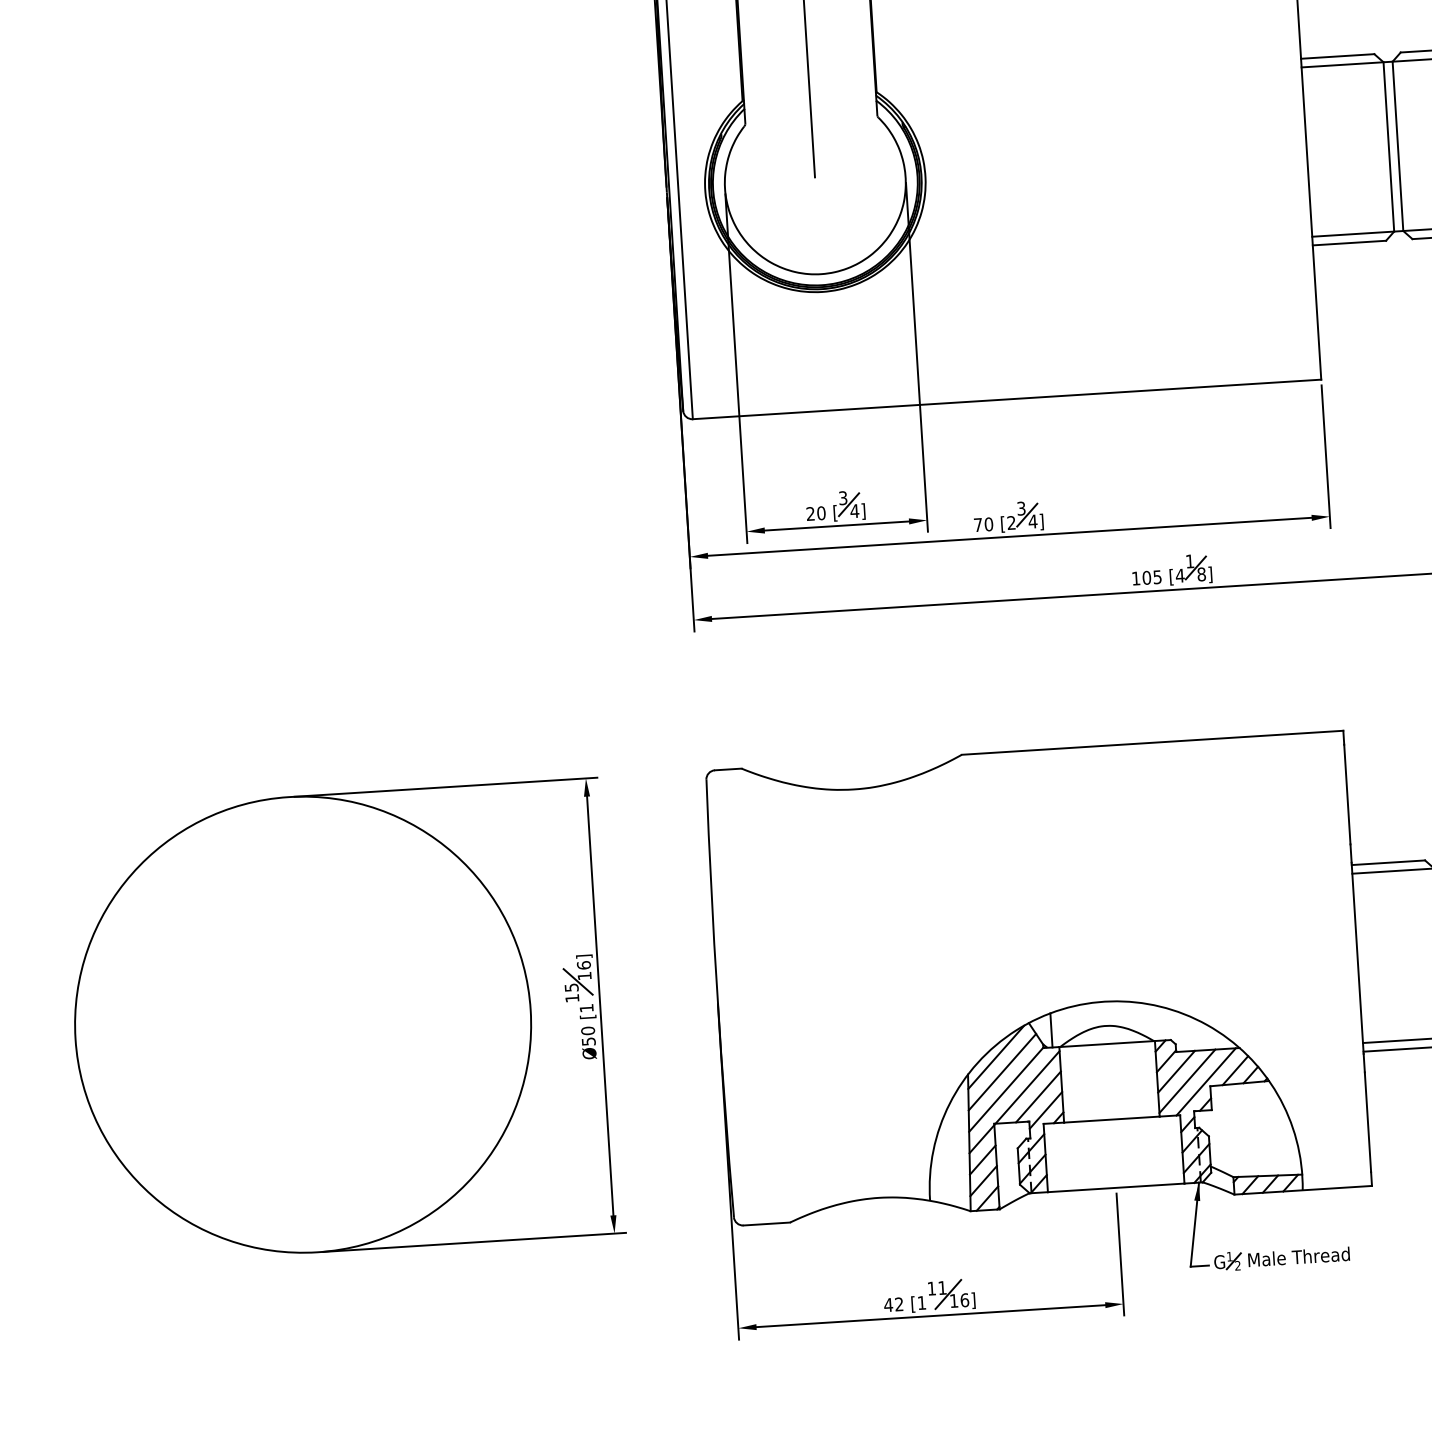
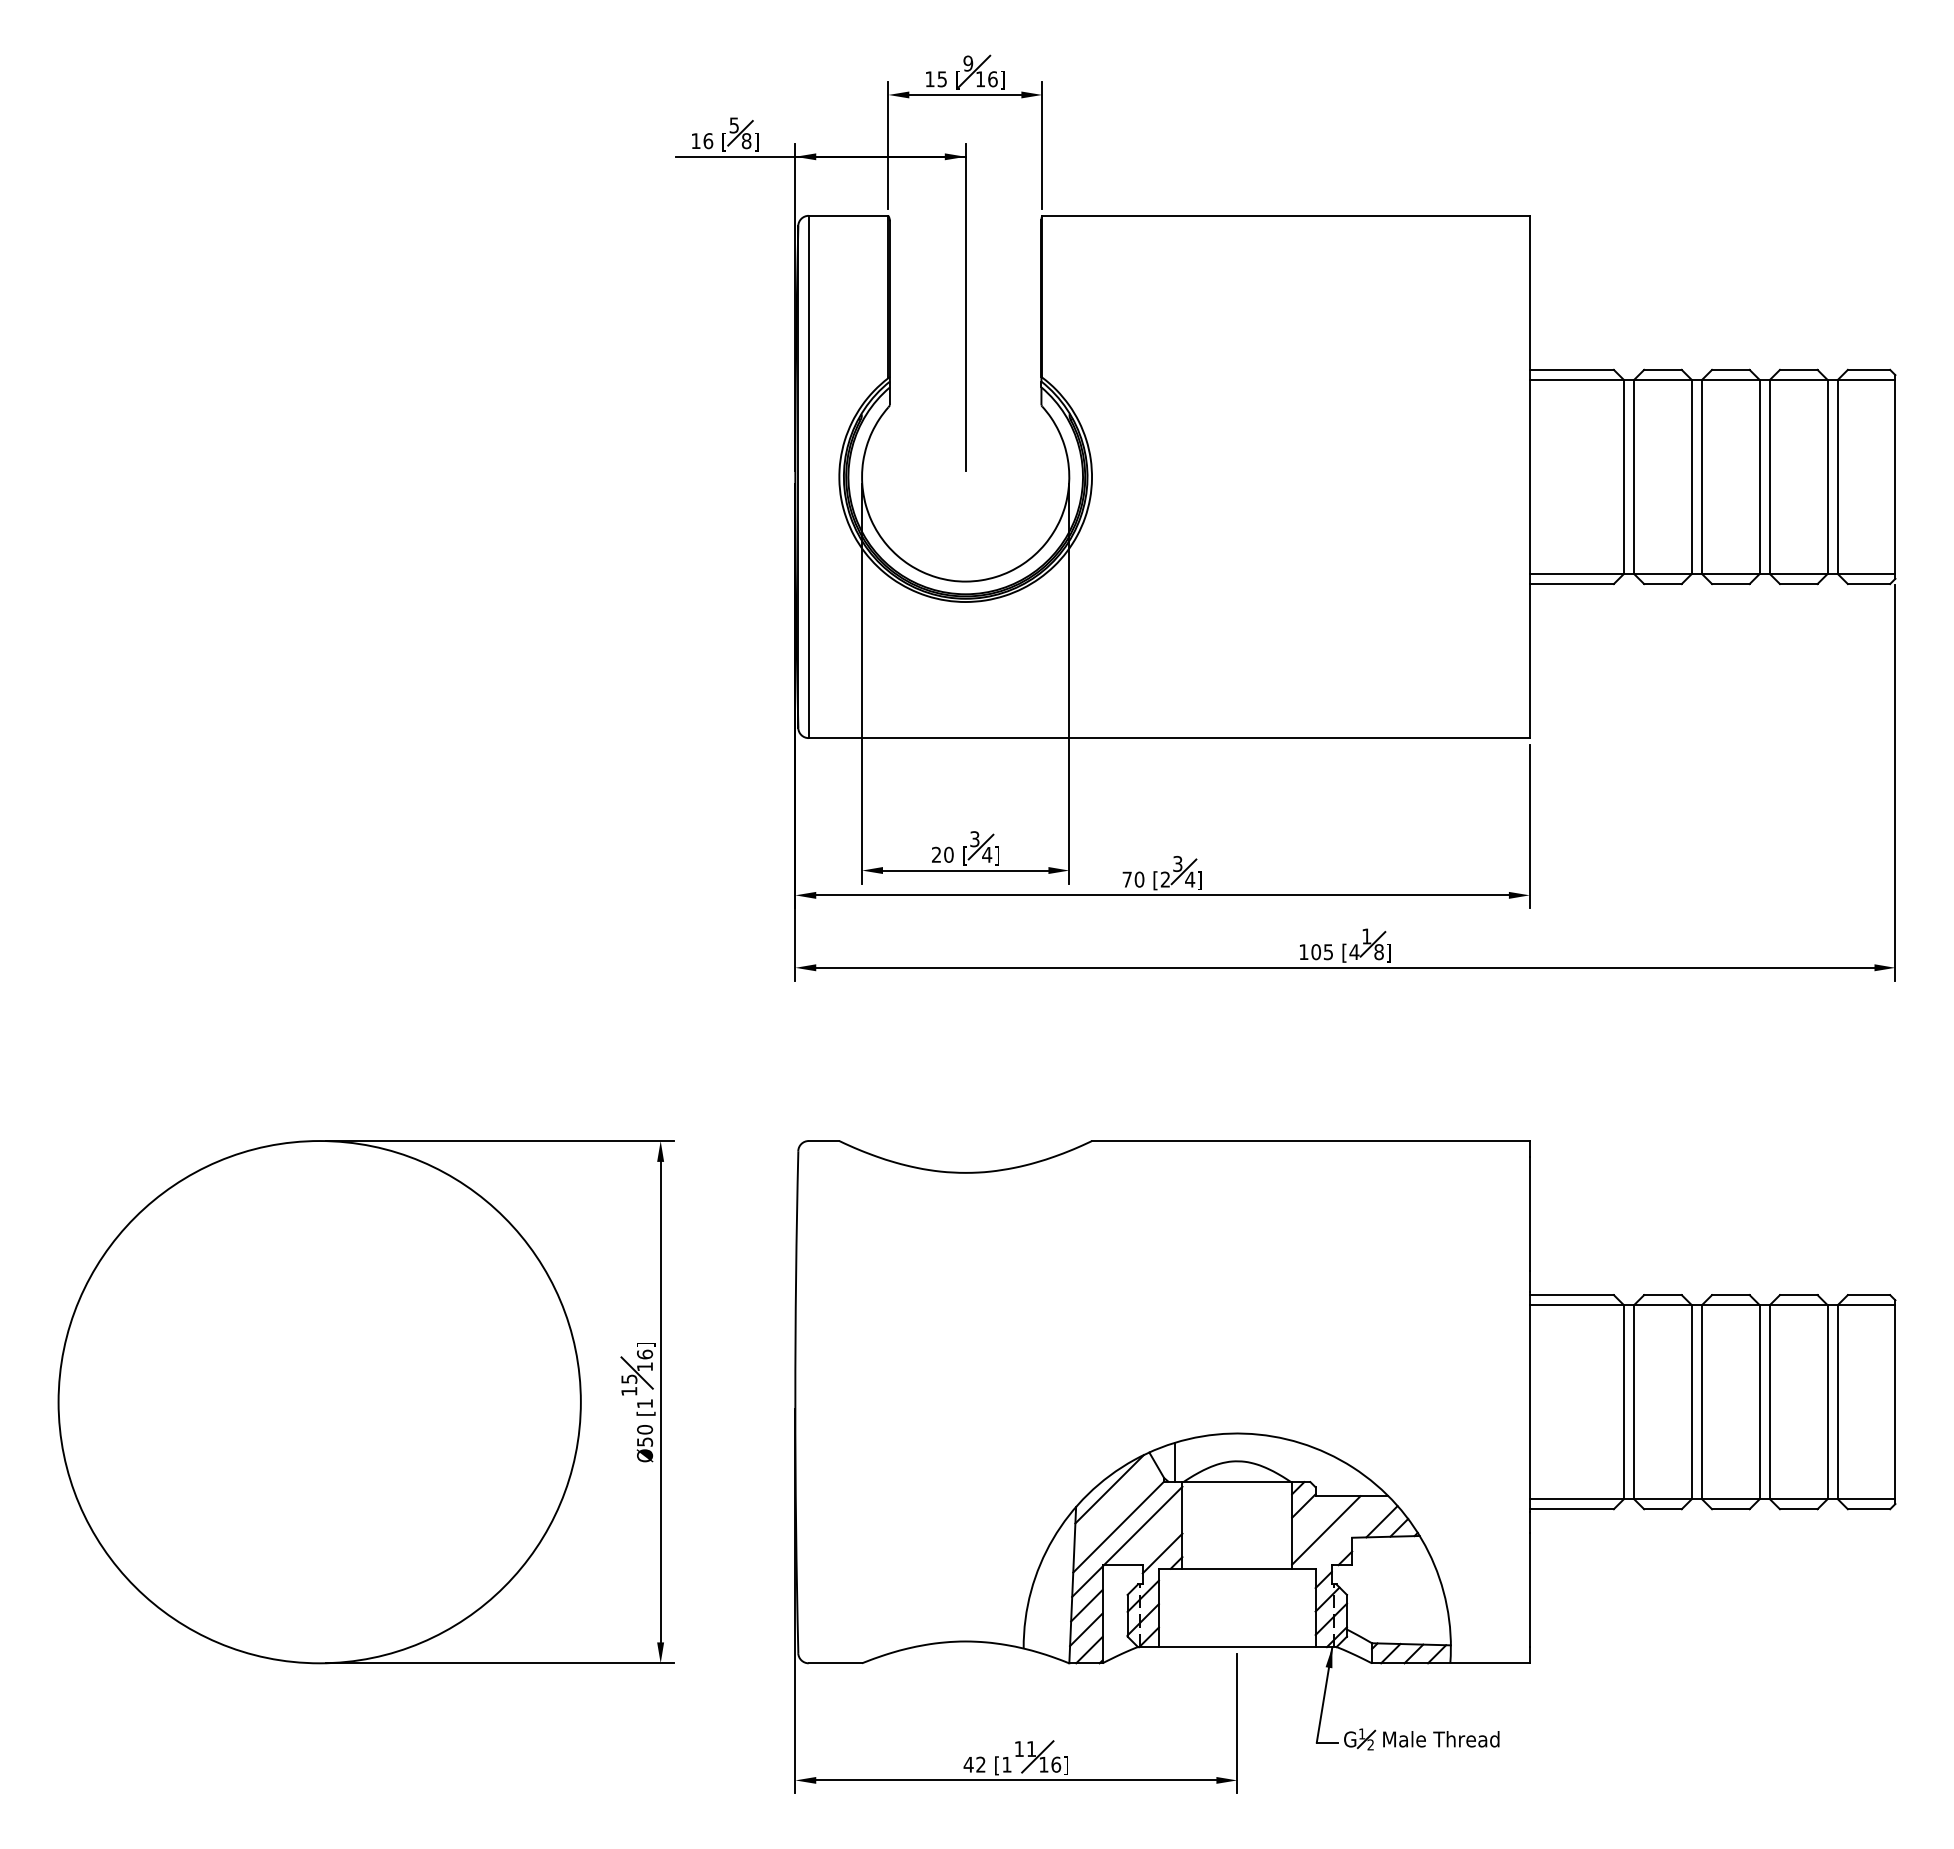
line: (1176, 1071) -> (1314, 1518), removed
line: (1002, 1072) -> (1115, 1506), removed
line: (1205, 1081) -> (1347, 1532), removed
line: (1038, 1096) -> (1154, 1537), removed

